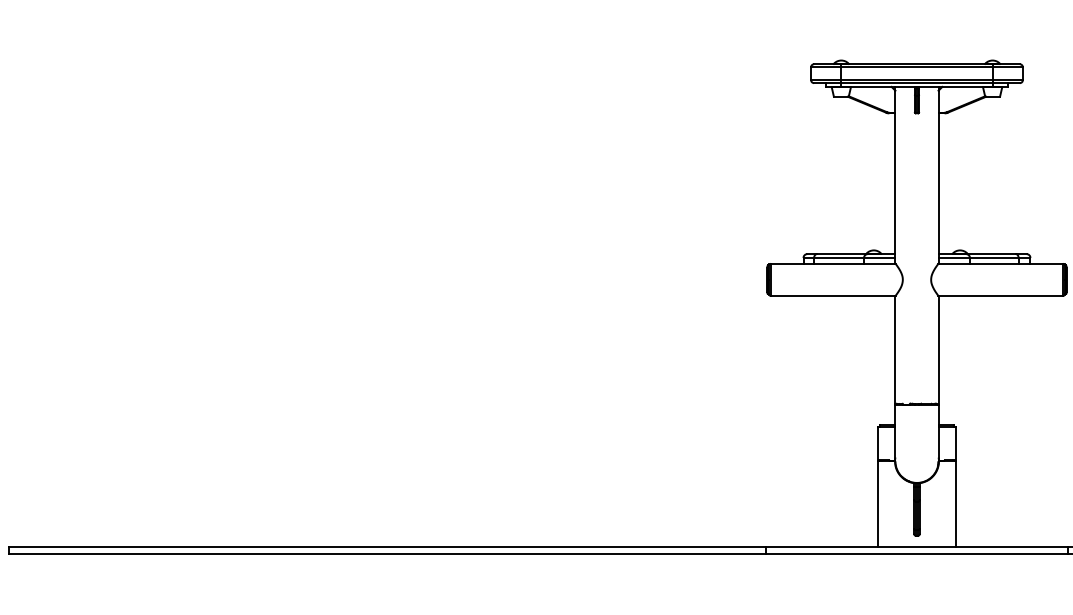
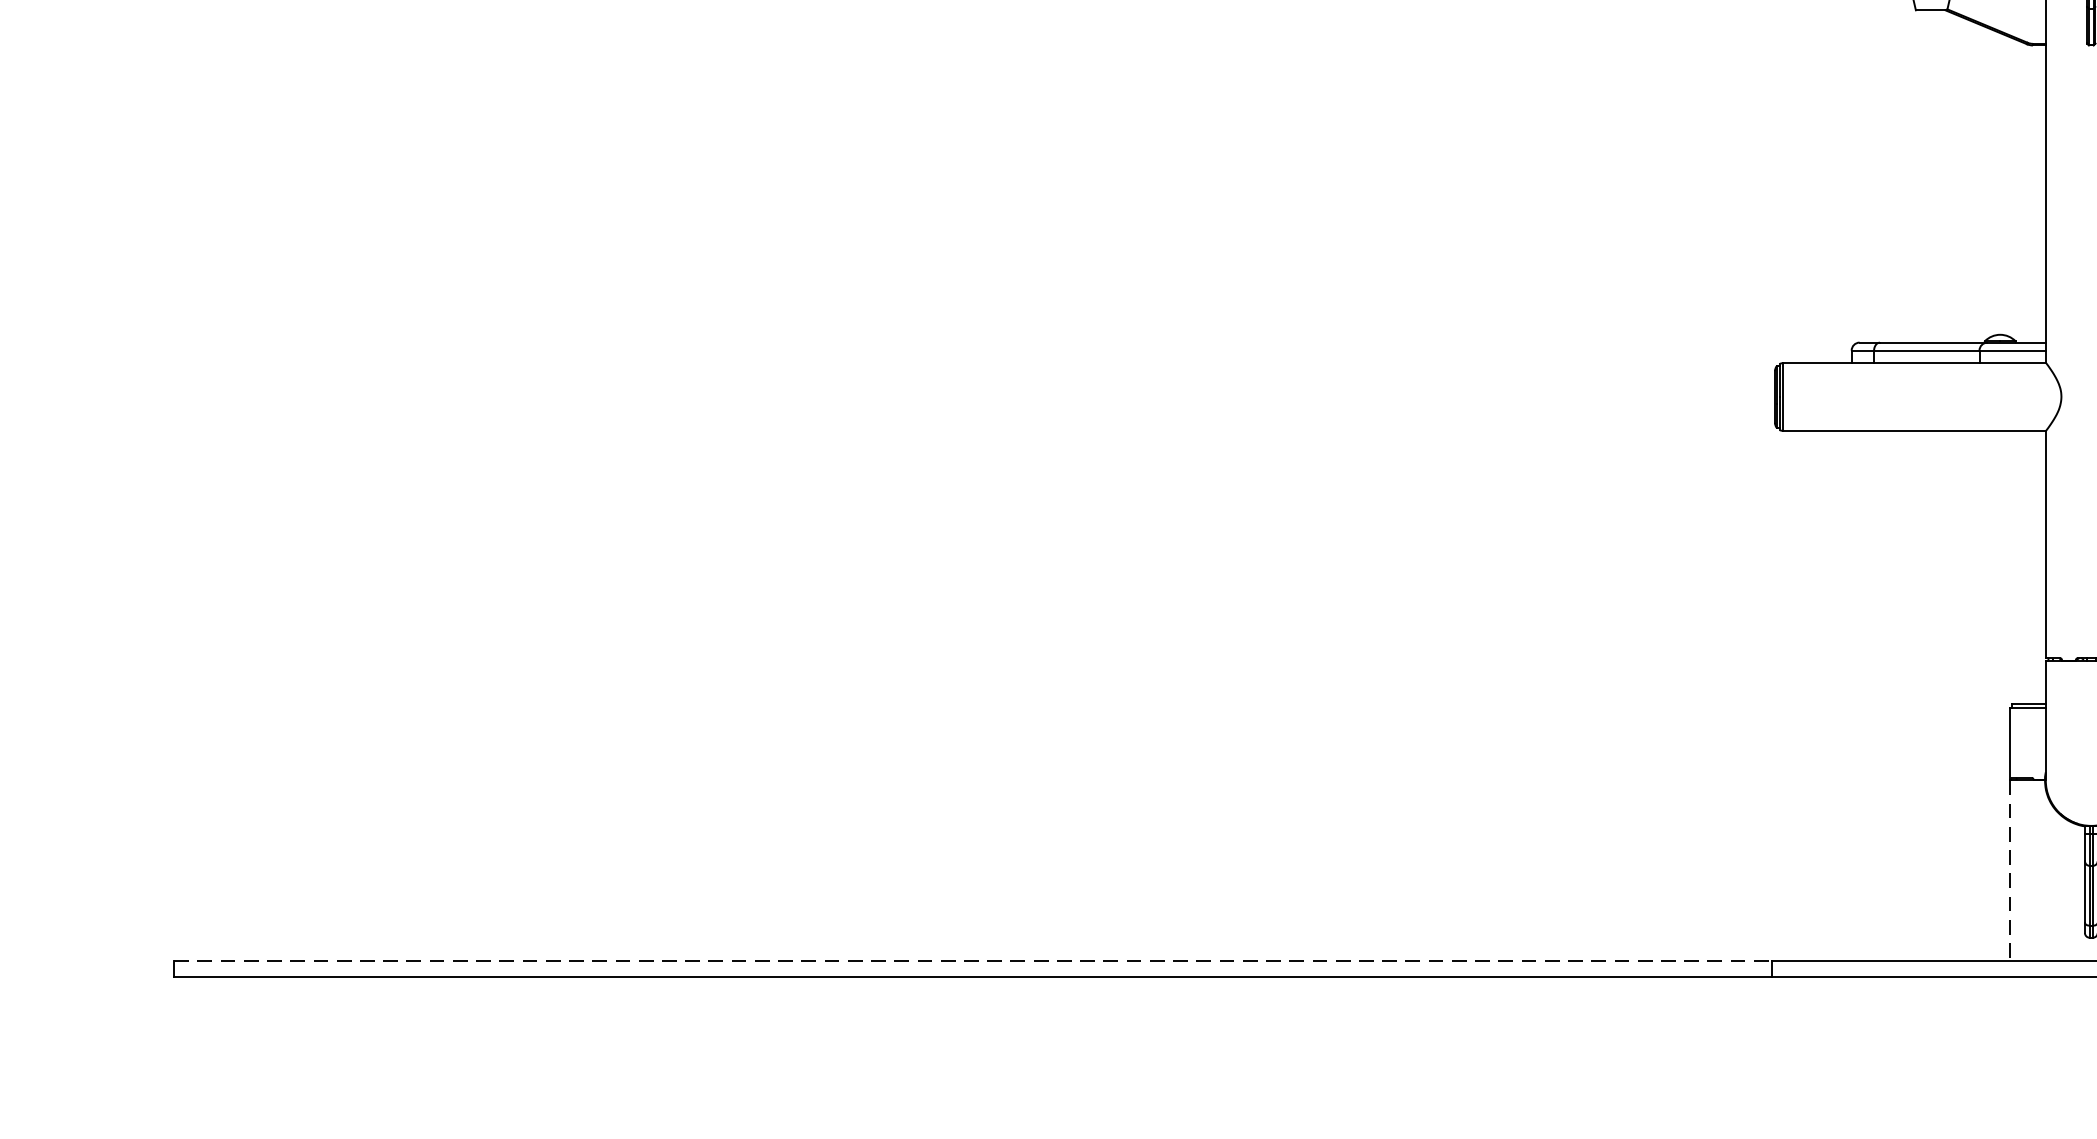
line: (878, 504) -> (2010, 871), solid -> dashed
line: (387, 546) -> (973, 960), solid -> dashed

